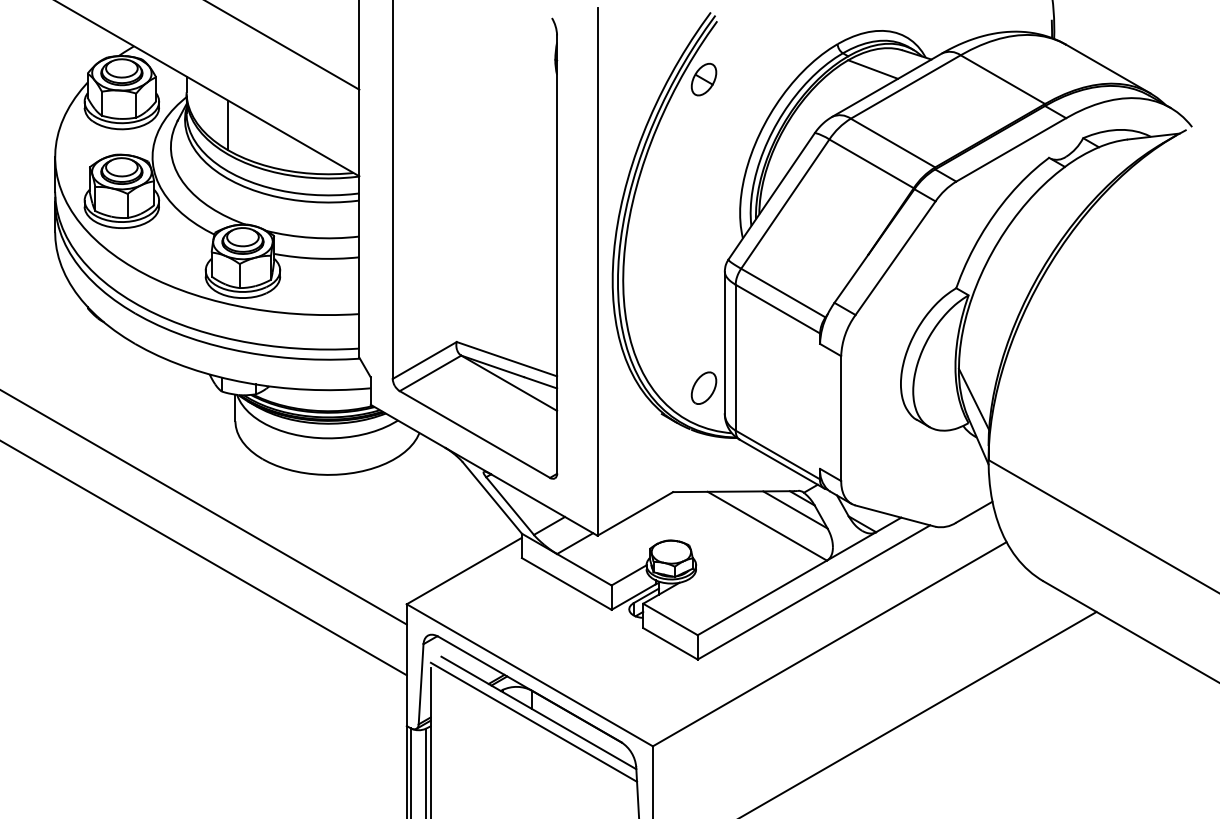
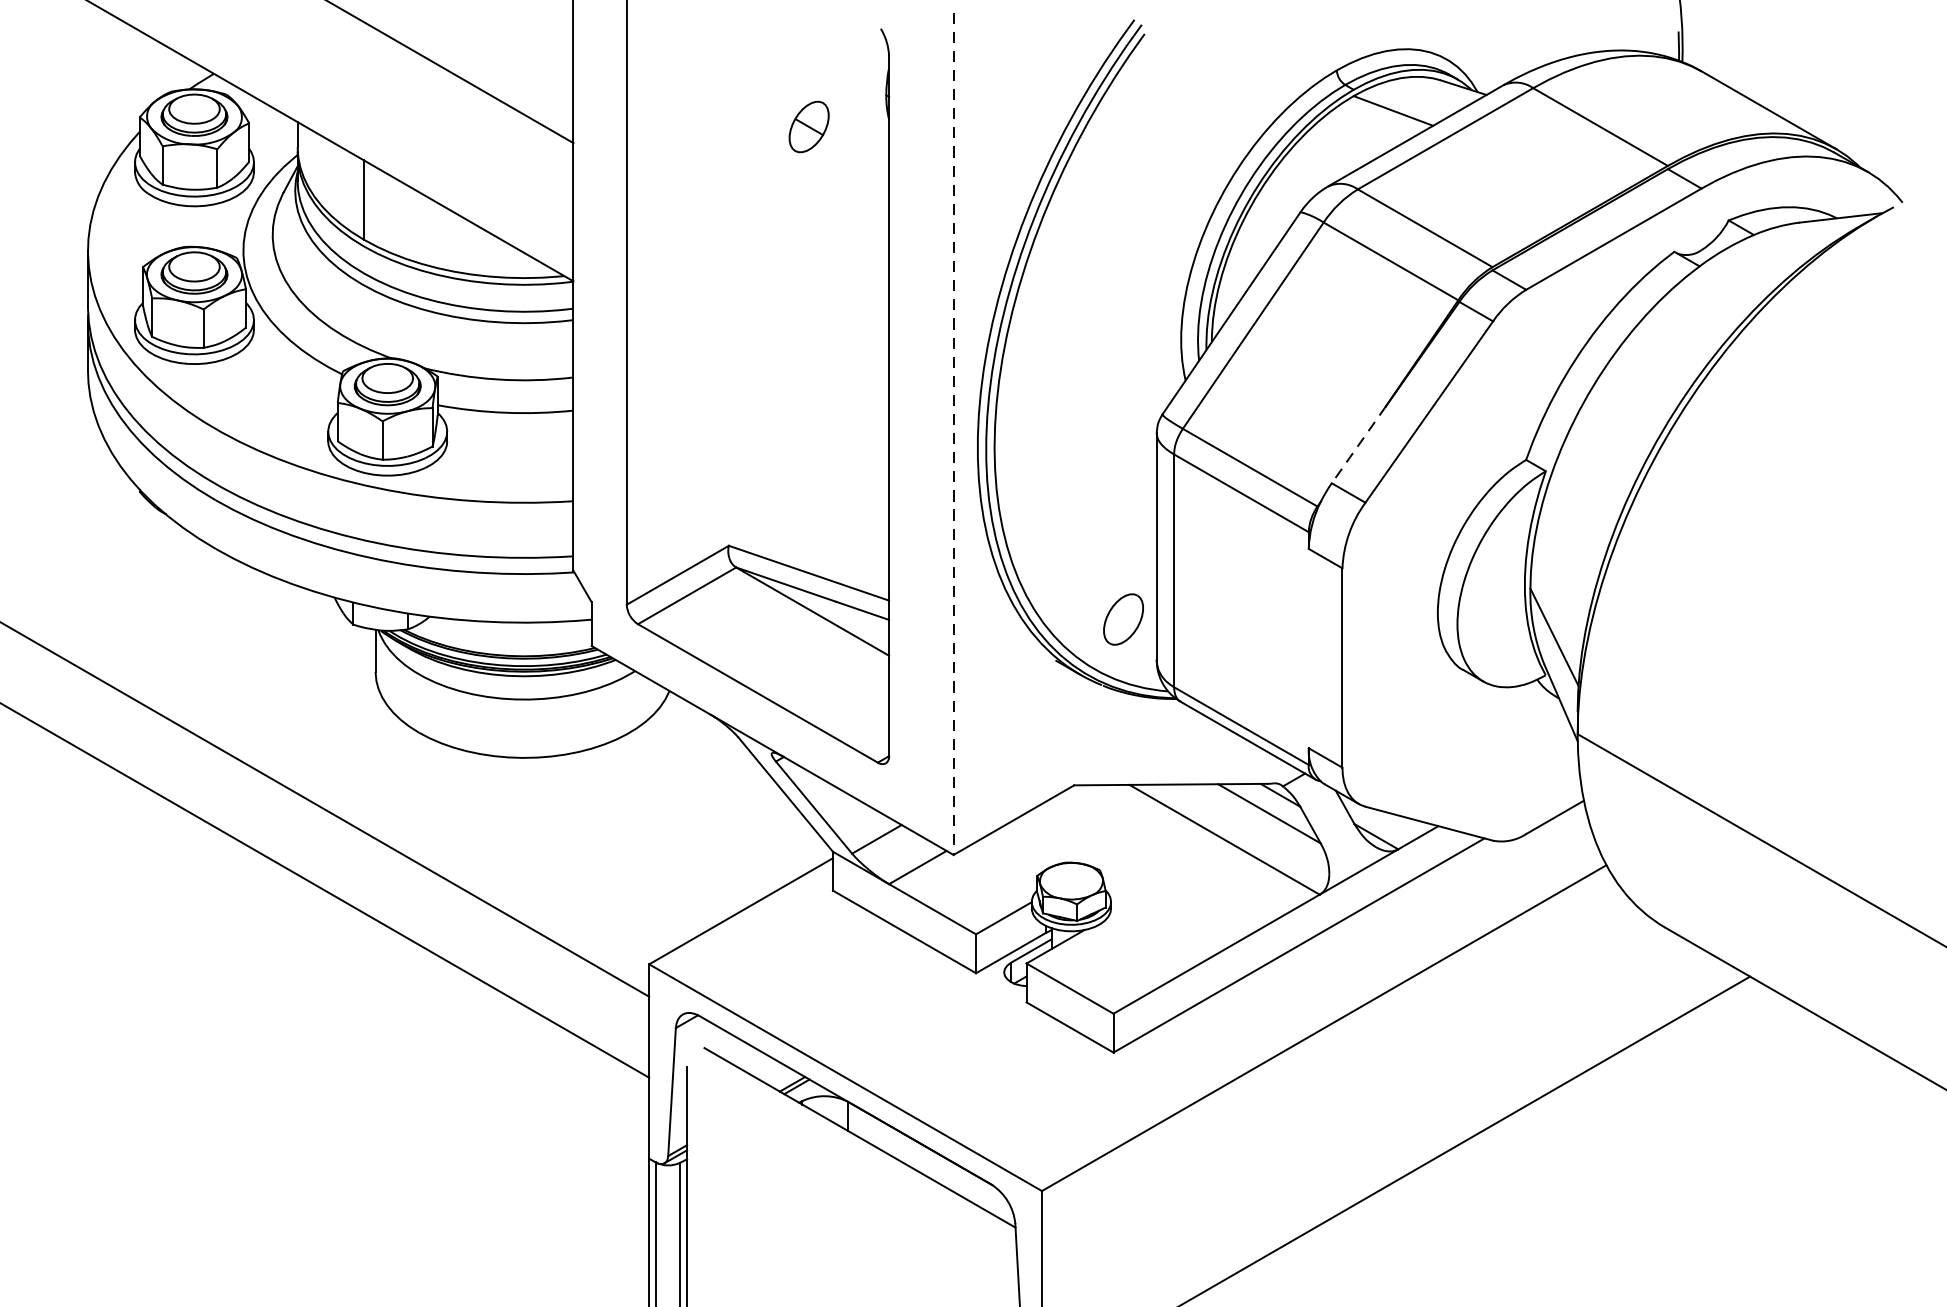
part: (703, 79) -> (808, 126), moved
line: (597, 271) -> (953, 433), solid -> dashed
line: (851, 279) -> (1358, 446), solid -> dashed
line: (533, 721) -> (851, 1151), removed

